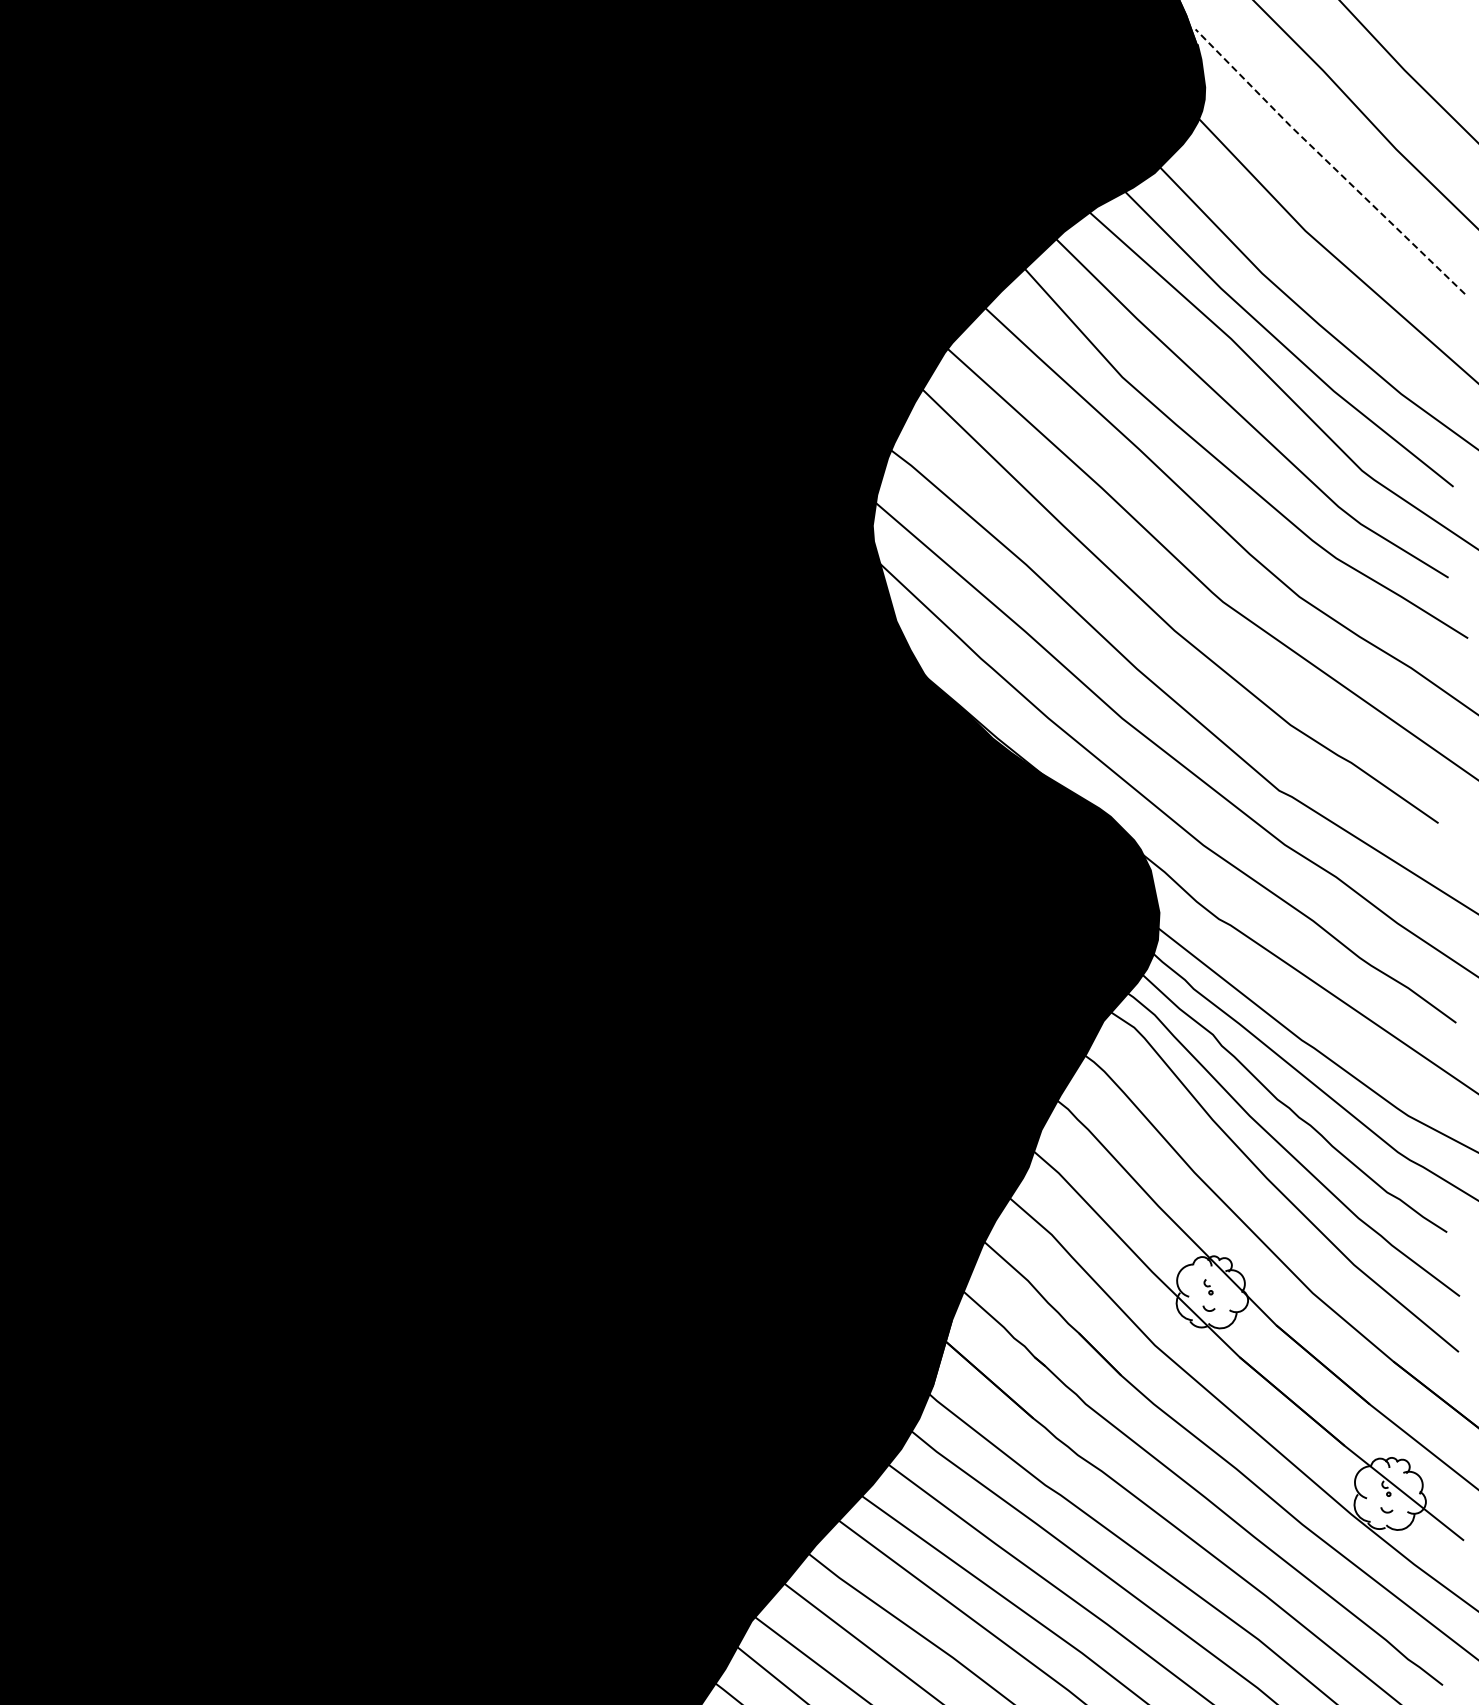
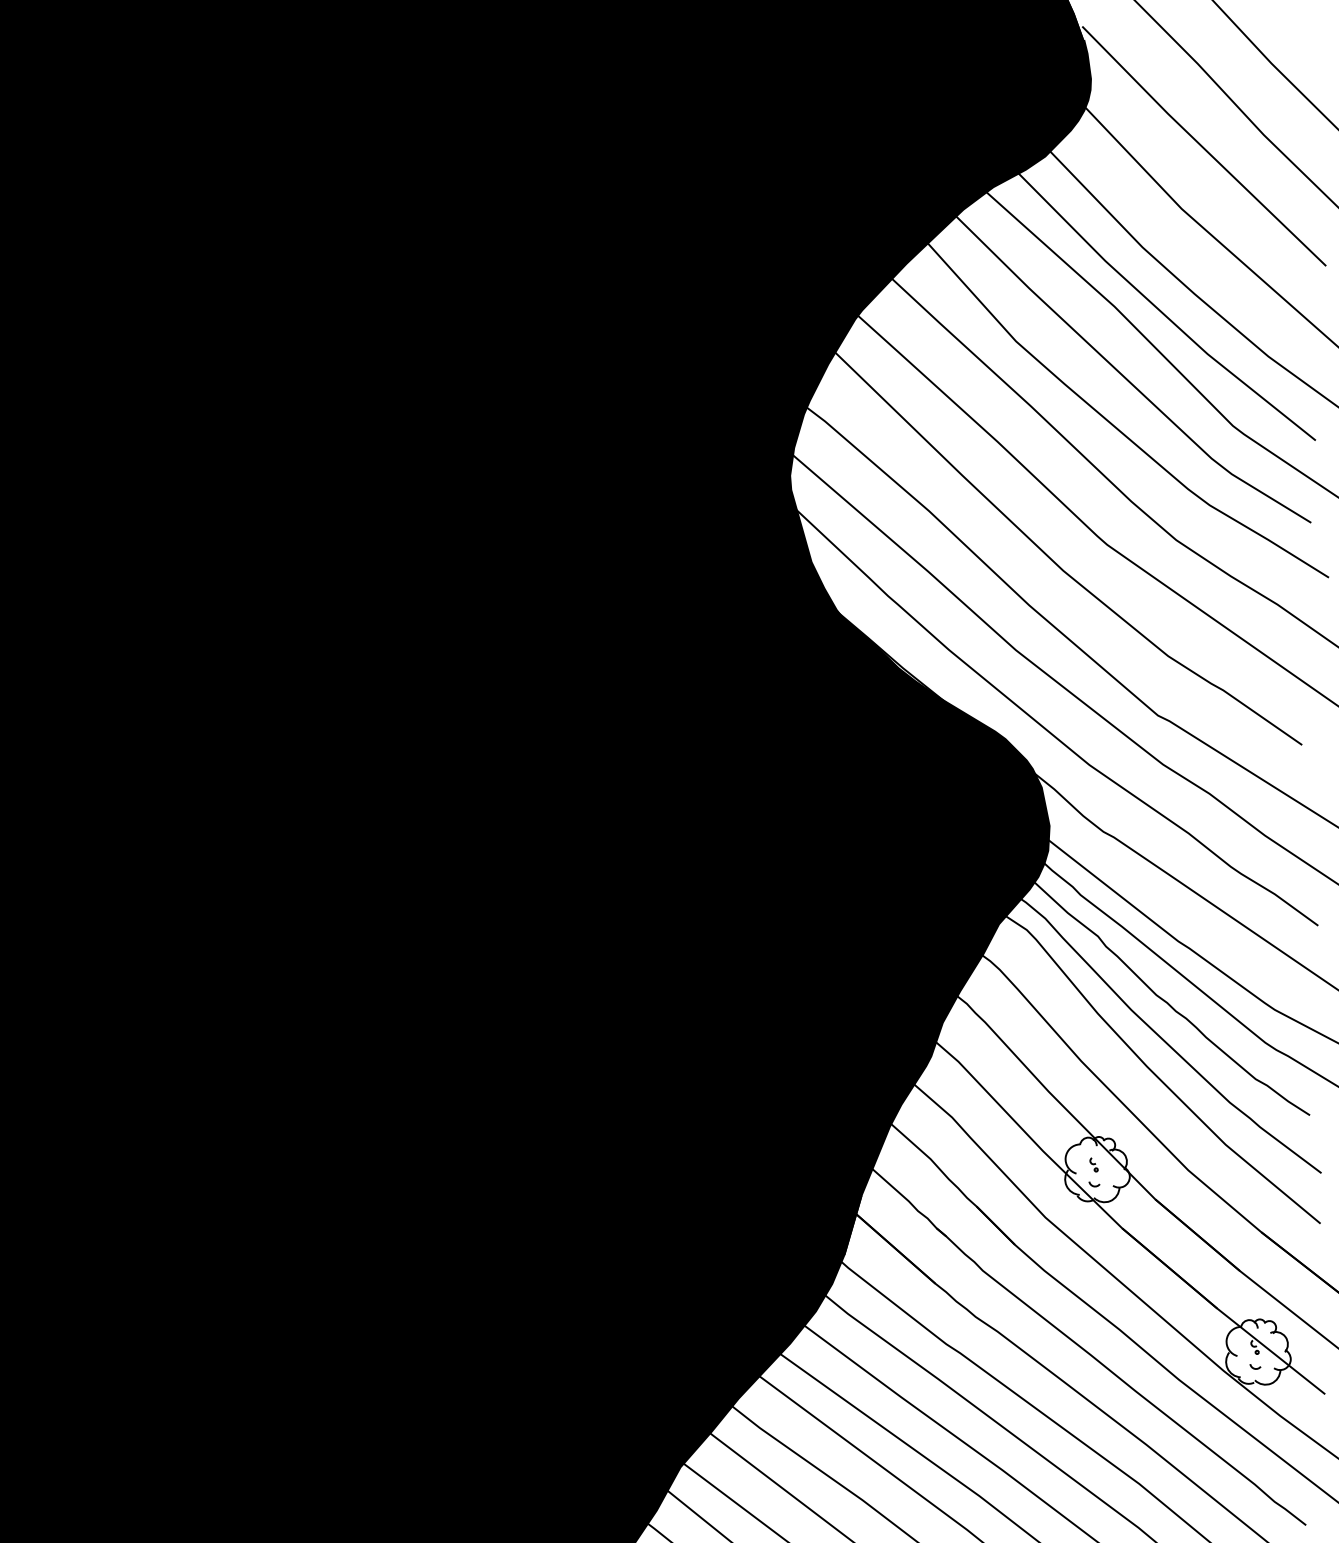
line: (1328, 162) -> (1202, 146), dashed -> solid

